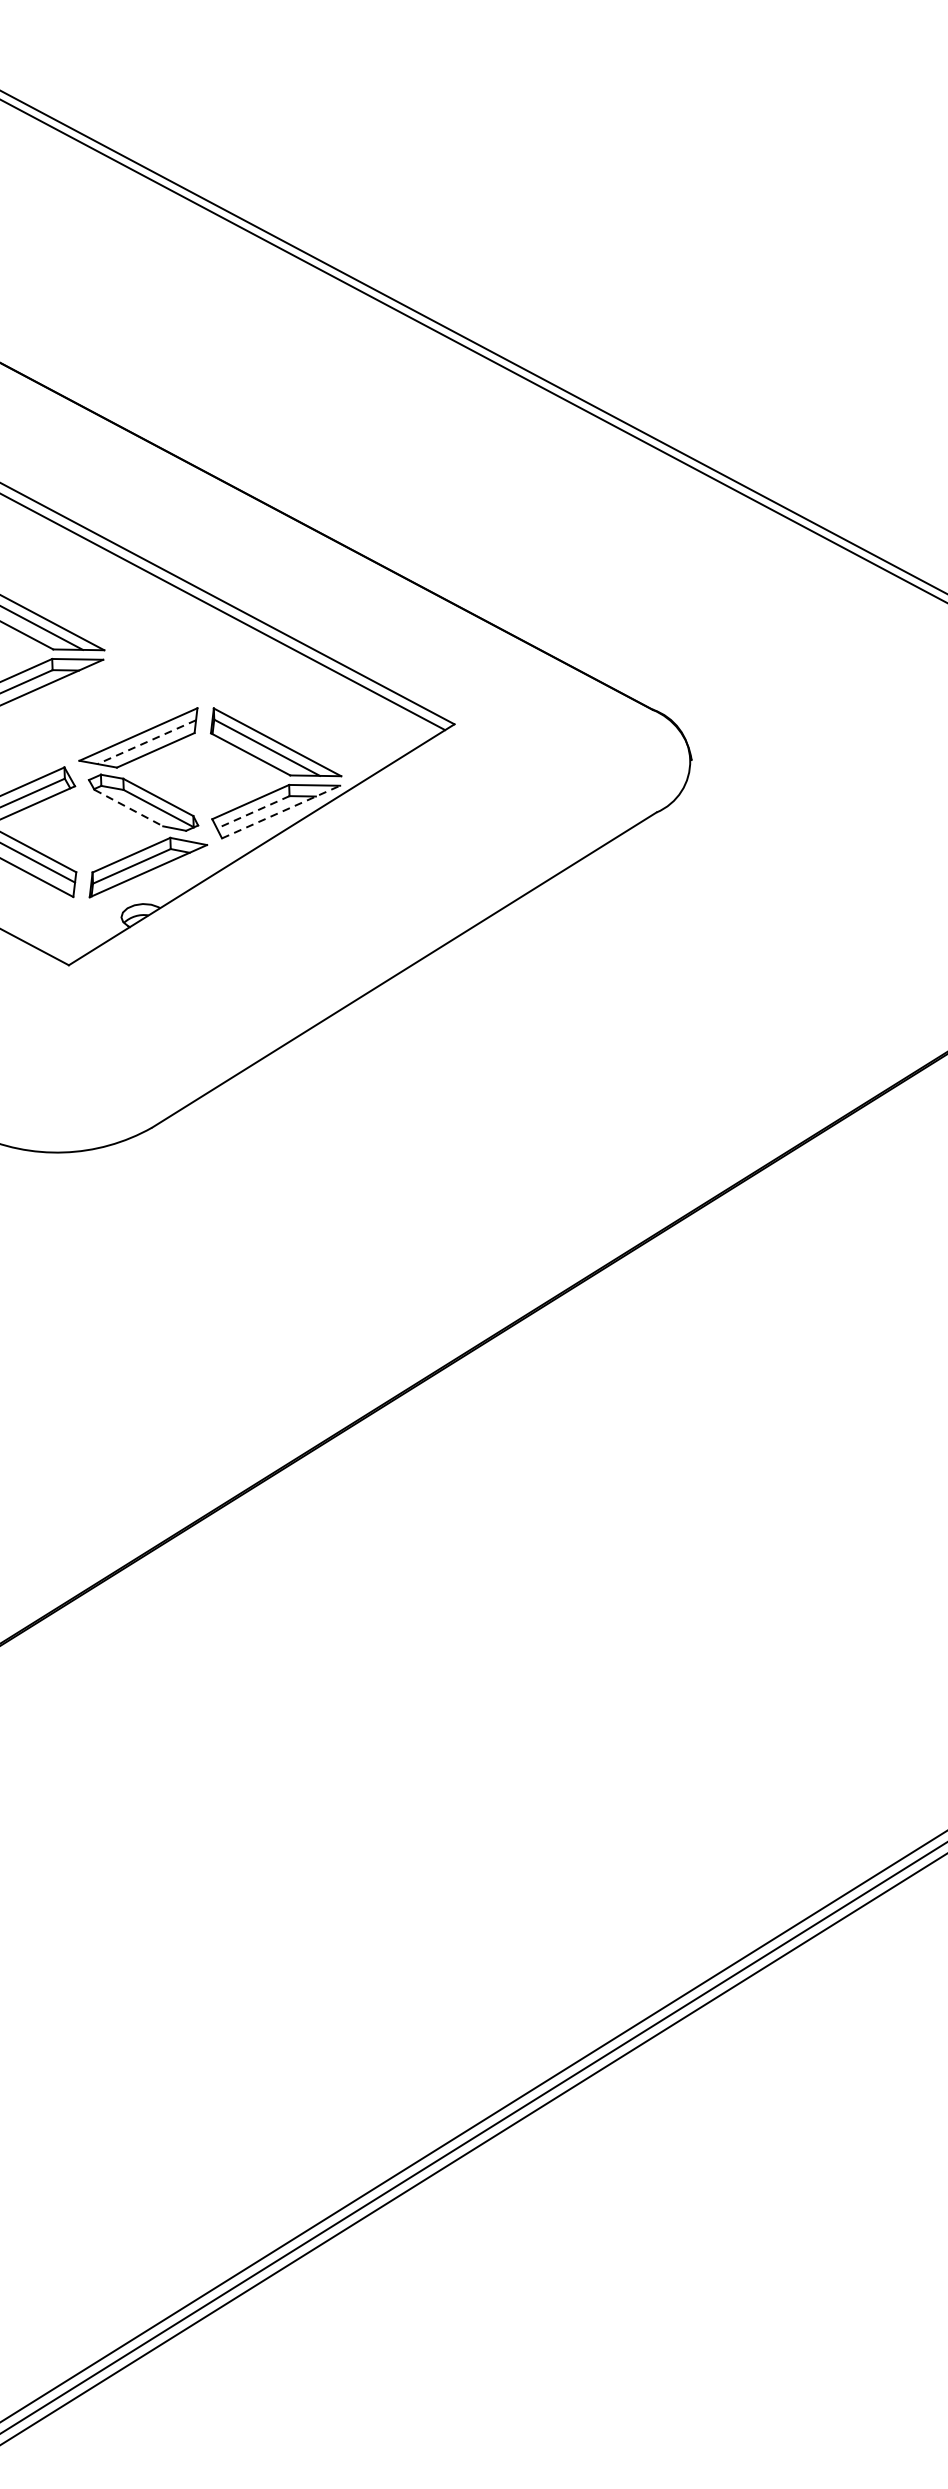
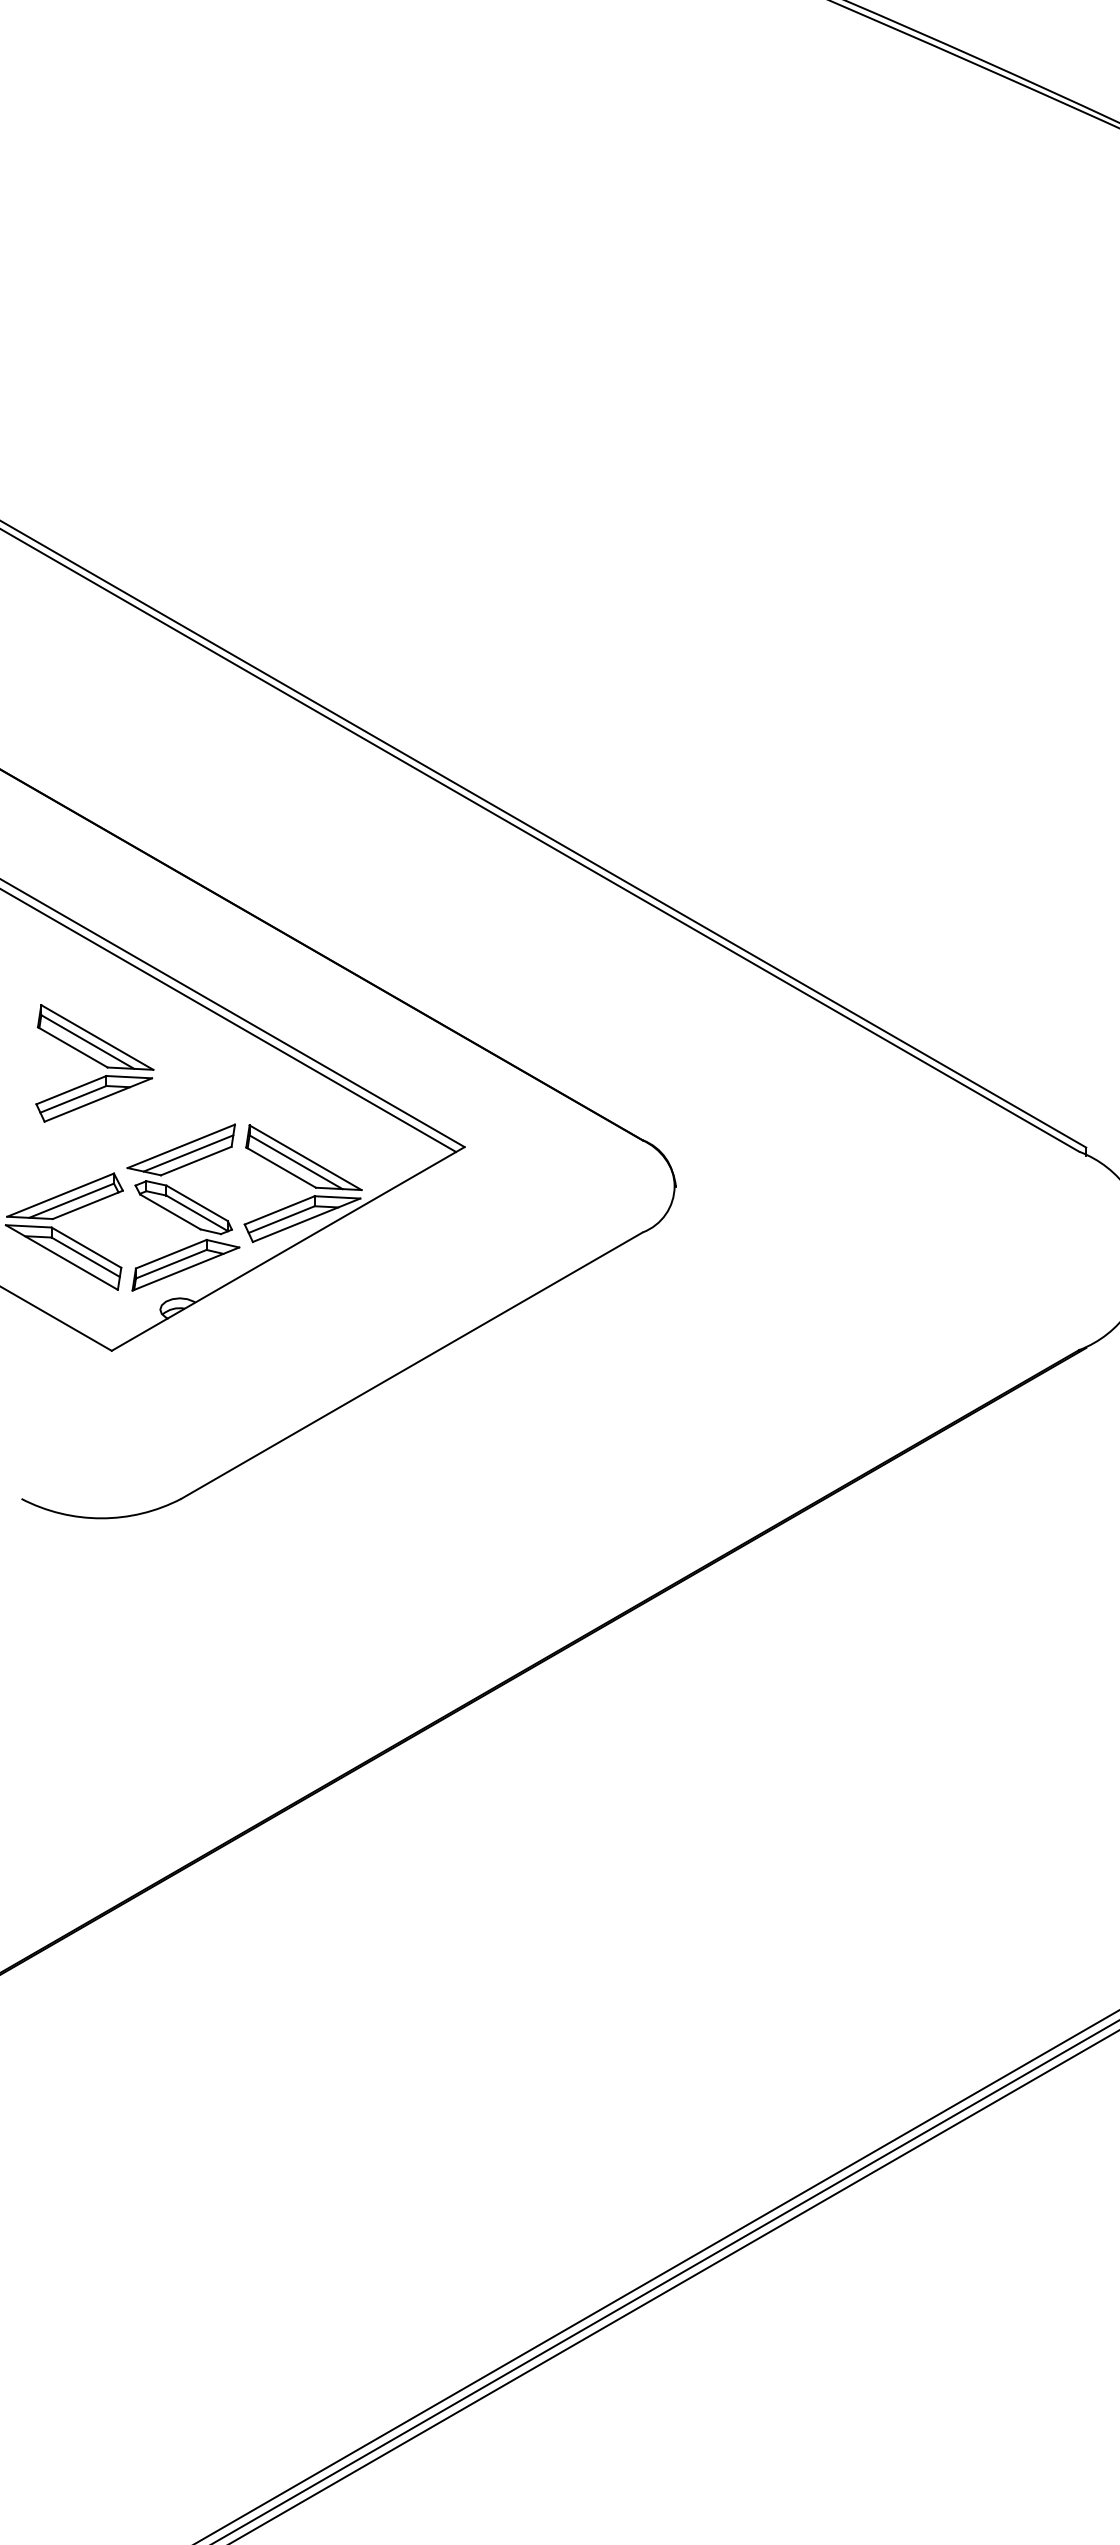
line: (146, 742) -> (188, 1153), dashed -> solid
line: (128, 807) -> (170, 1211), dashed -> solid
line: (253, 812) -> (281, 1219), dashed -> solid
line: (280, 812) -> (306, 1220), dashed -> solid

